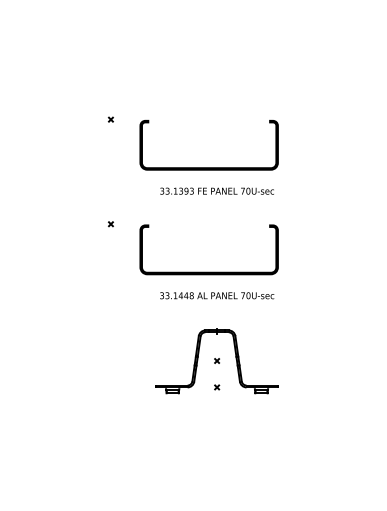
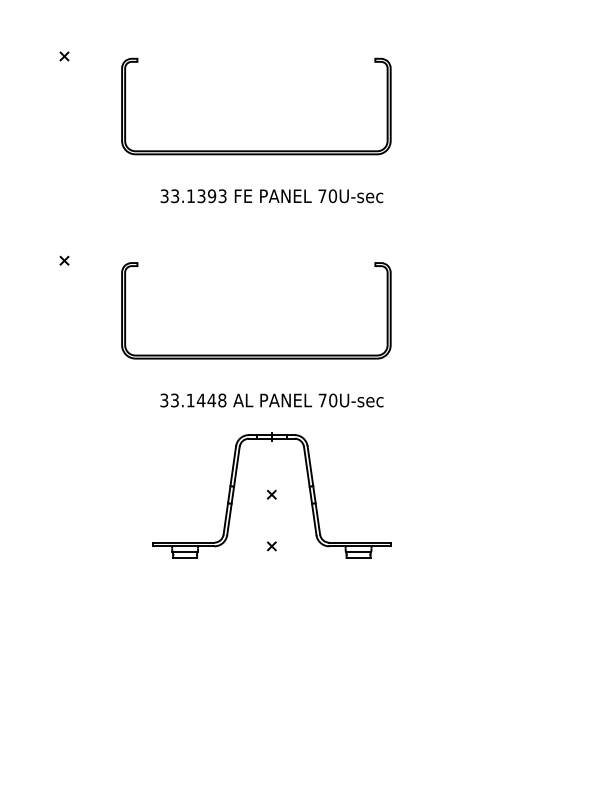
part: (216, 361) -> (270, 495), moved

